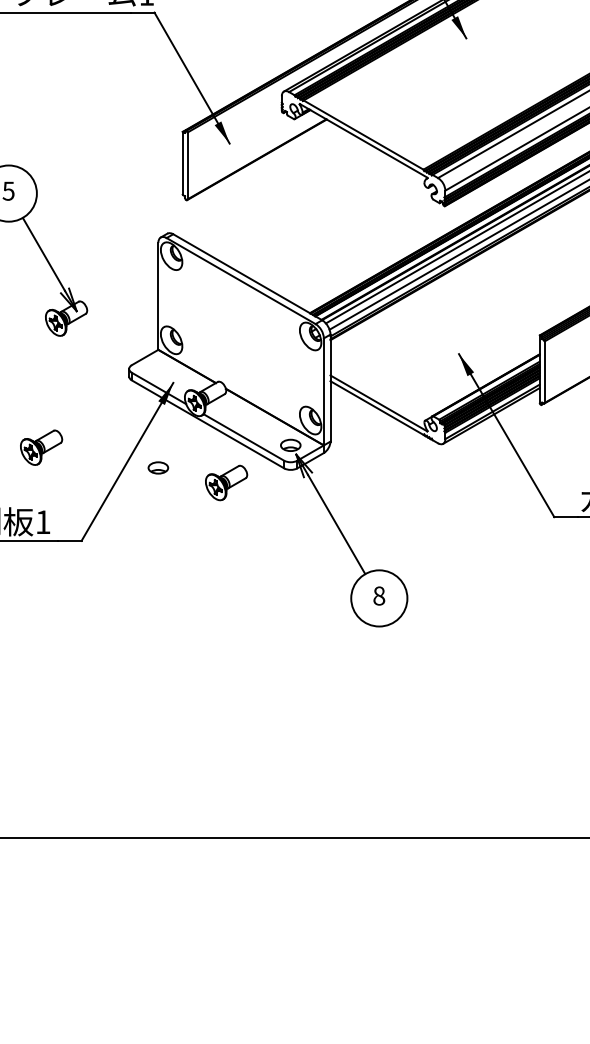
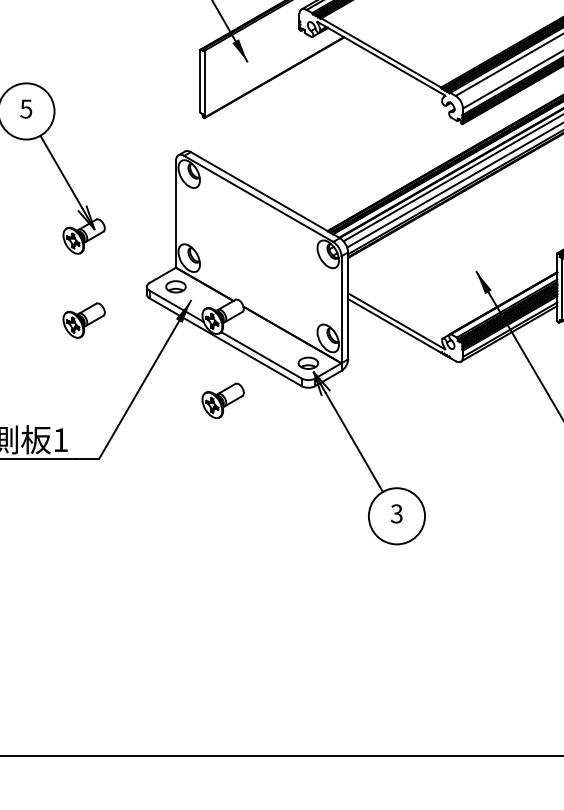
part: (41, 447) -> (84, 320), moved
part: (158, 467) -> (176, 286), moved
part: (226, 482) -> (223, 400), moved
text: (379, 595) -> (397, 513), 8 -> 3

